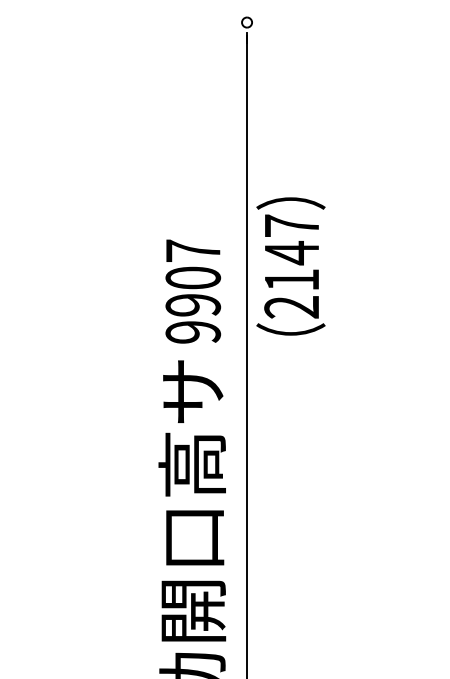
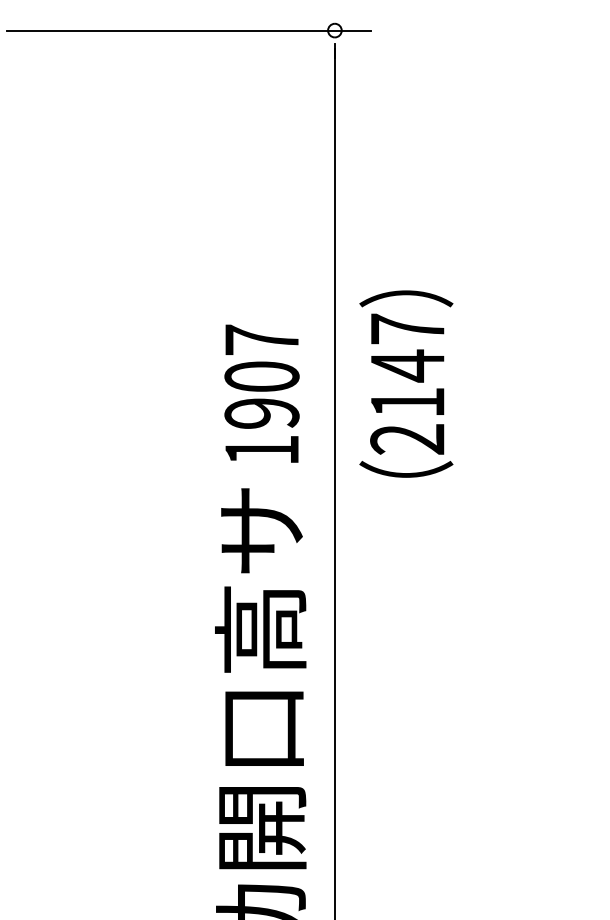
line: (139, 22) -> (189, 30), added
text: (291, 266) -> (406, 383), moved
text: (192, 332) -> (261, 450), 9907 -> 1907

